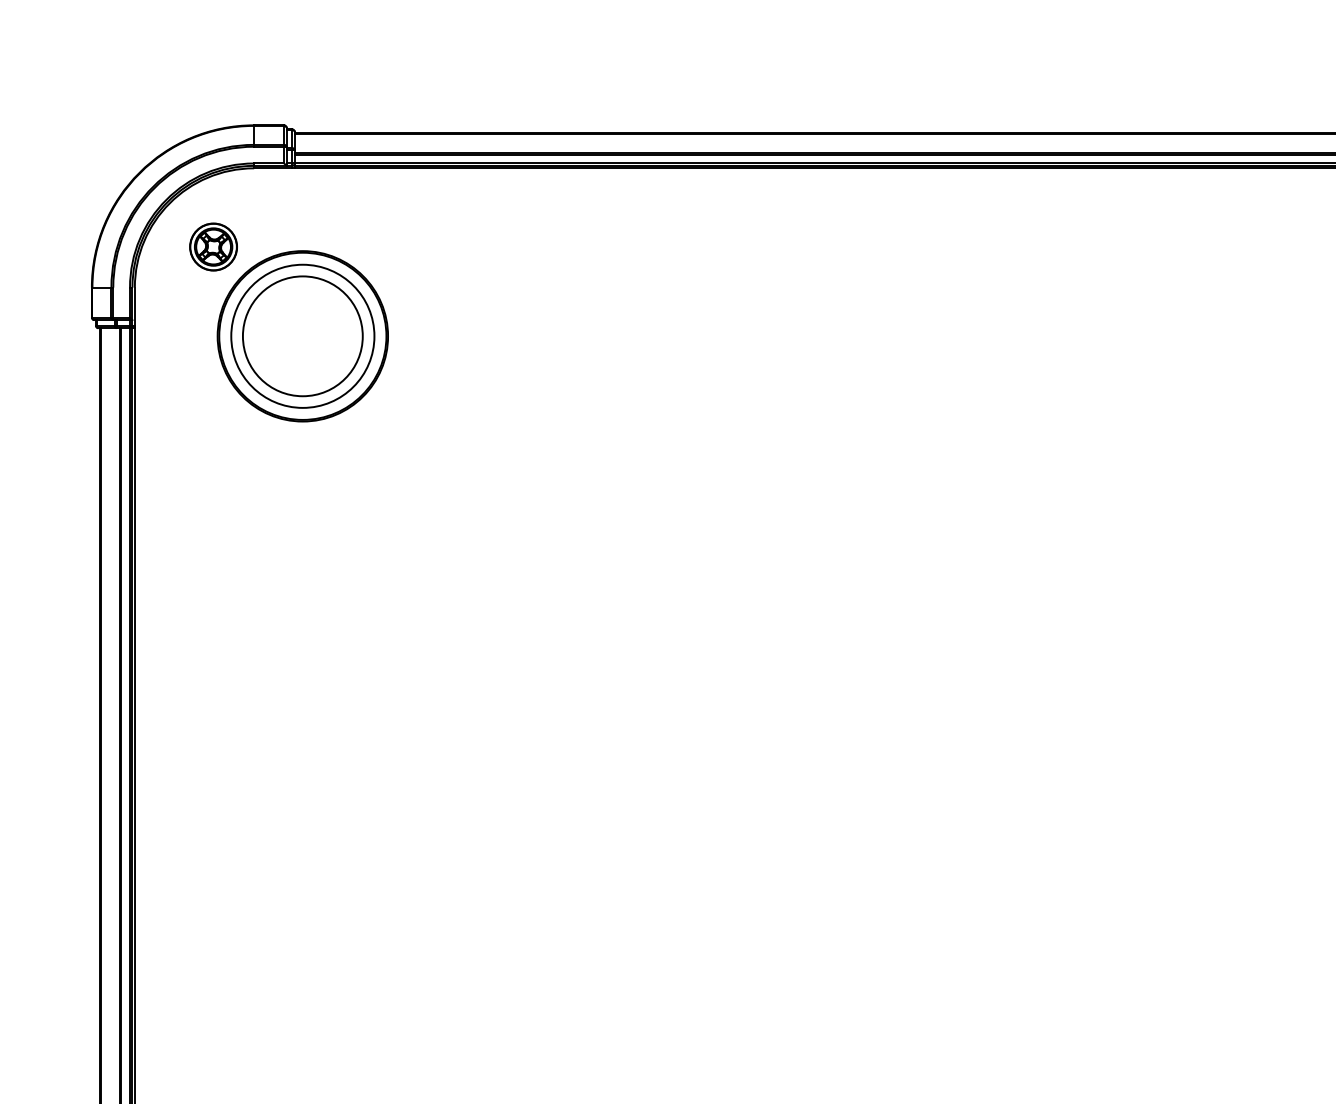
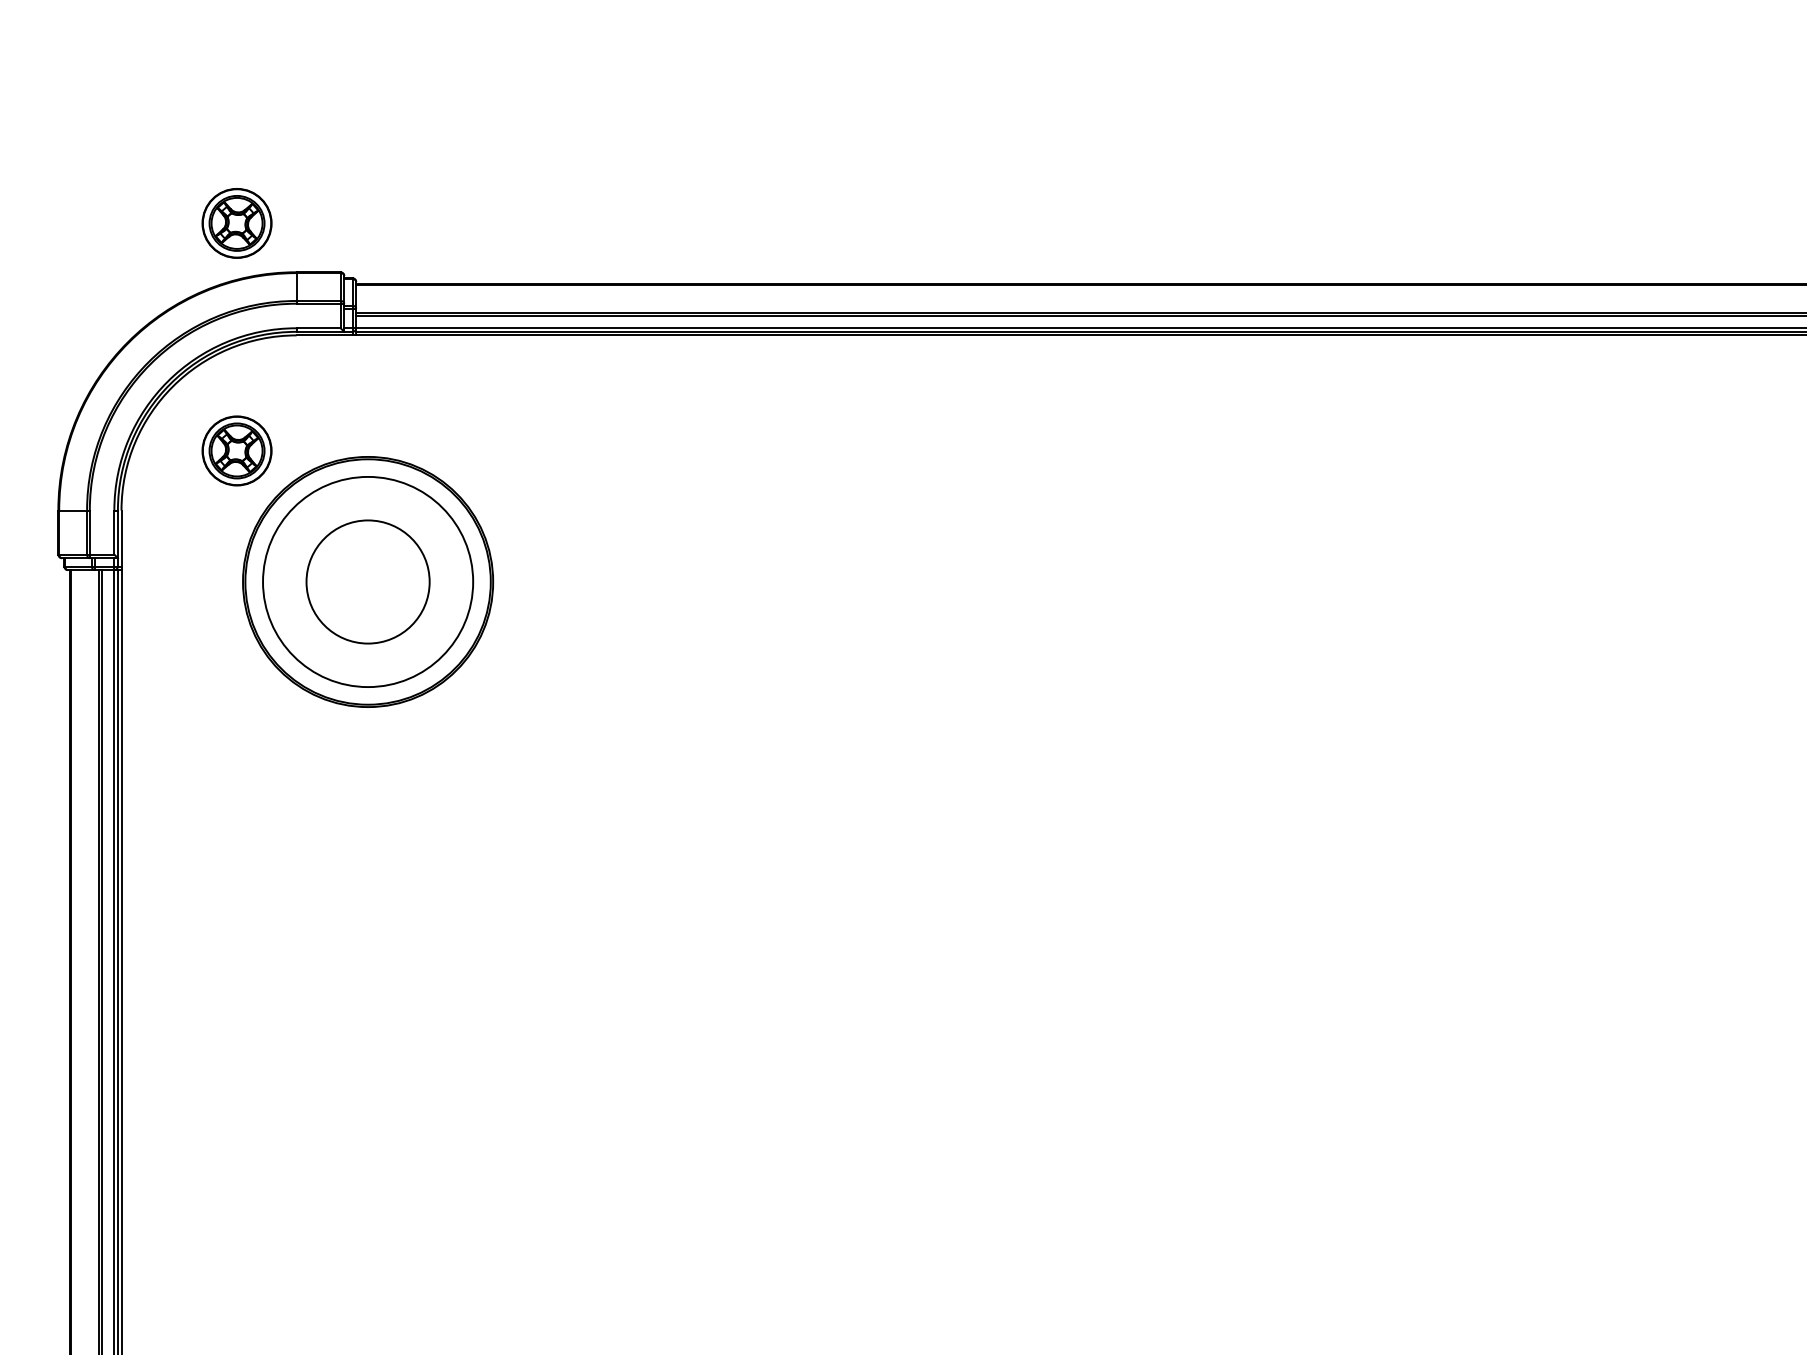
part: (213, 91) -> (236, 222), added
circle: (302, 336) -> (367, 582), size x0.7

